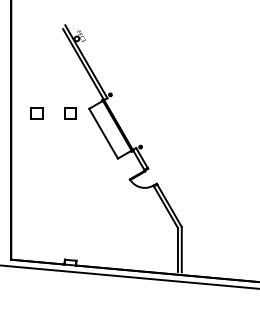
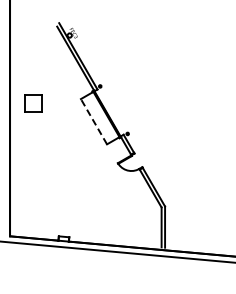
part: (37, 112) -> (33, 102), size x1.6
part: (70, 112) -> (63, 102), removed
line: (103, 133) -> (93, 121), solid -> dashed

